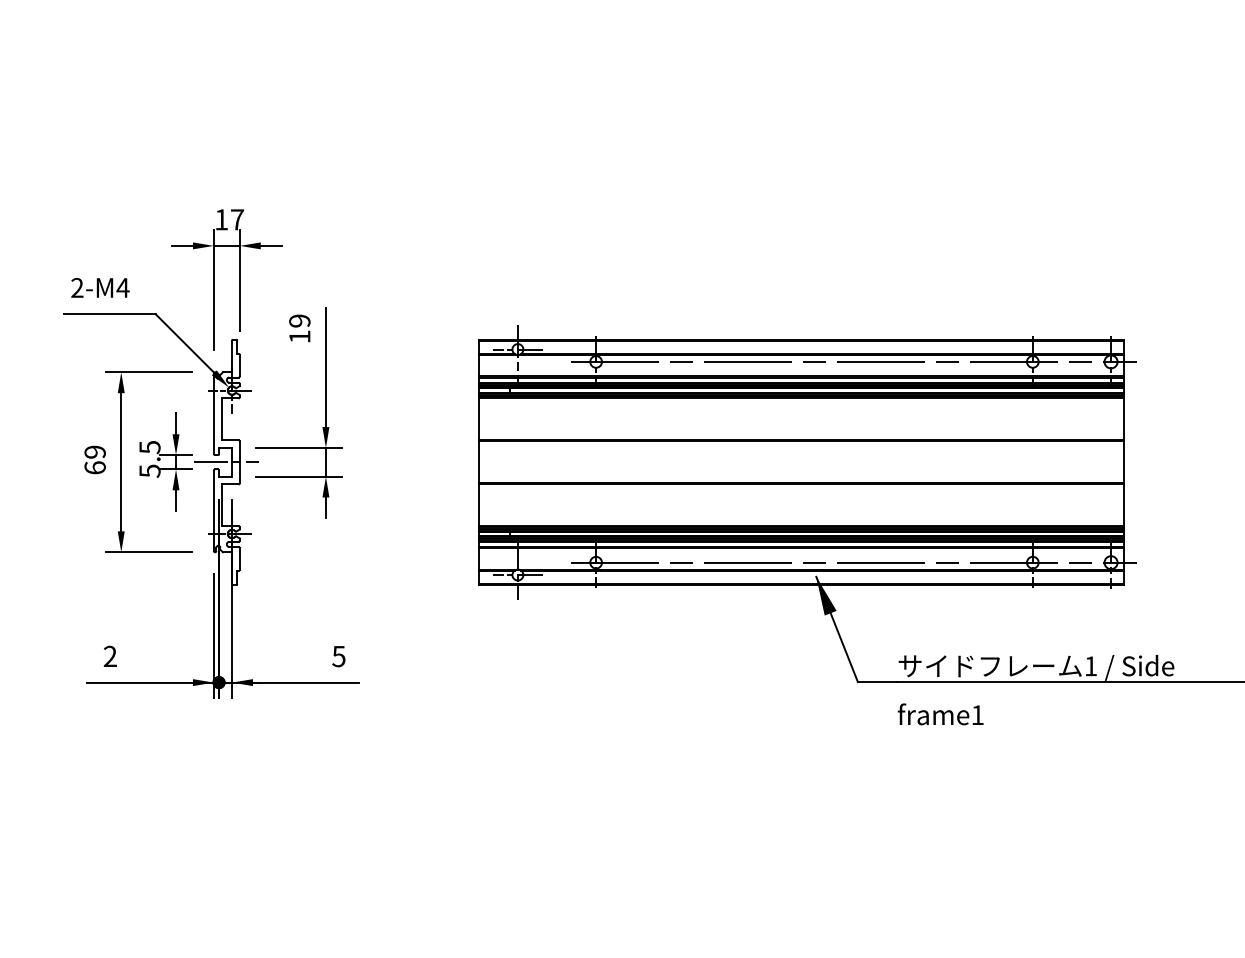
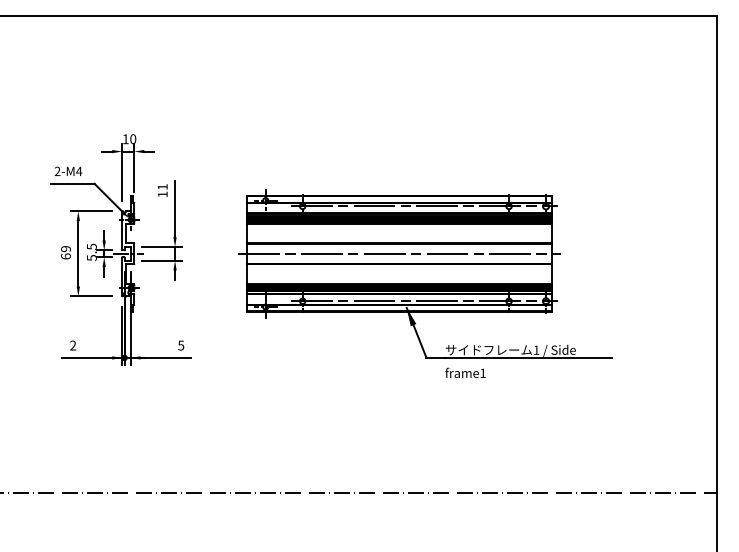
text: (237, 218) -> (133, 138), 17 -> 10
text: (299, 321) -> (162, 187), 19 -> 11
line: (800, 461) -> (399, 253), added

